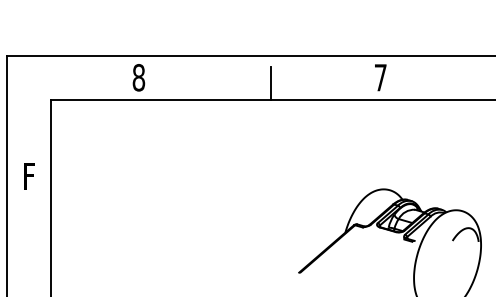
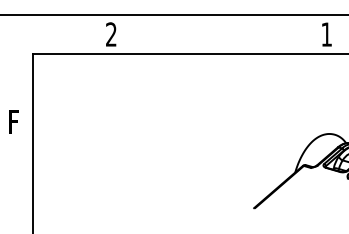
text: (138, 77) -> (111, 34), 8 -> 2
text: (380, 77) -> (326, 34), 7 -> 1
line: (271, 83) -> (229, 39), removed

